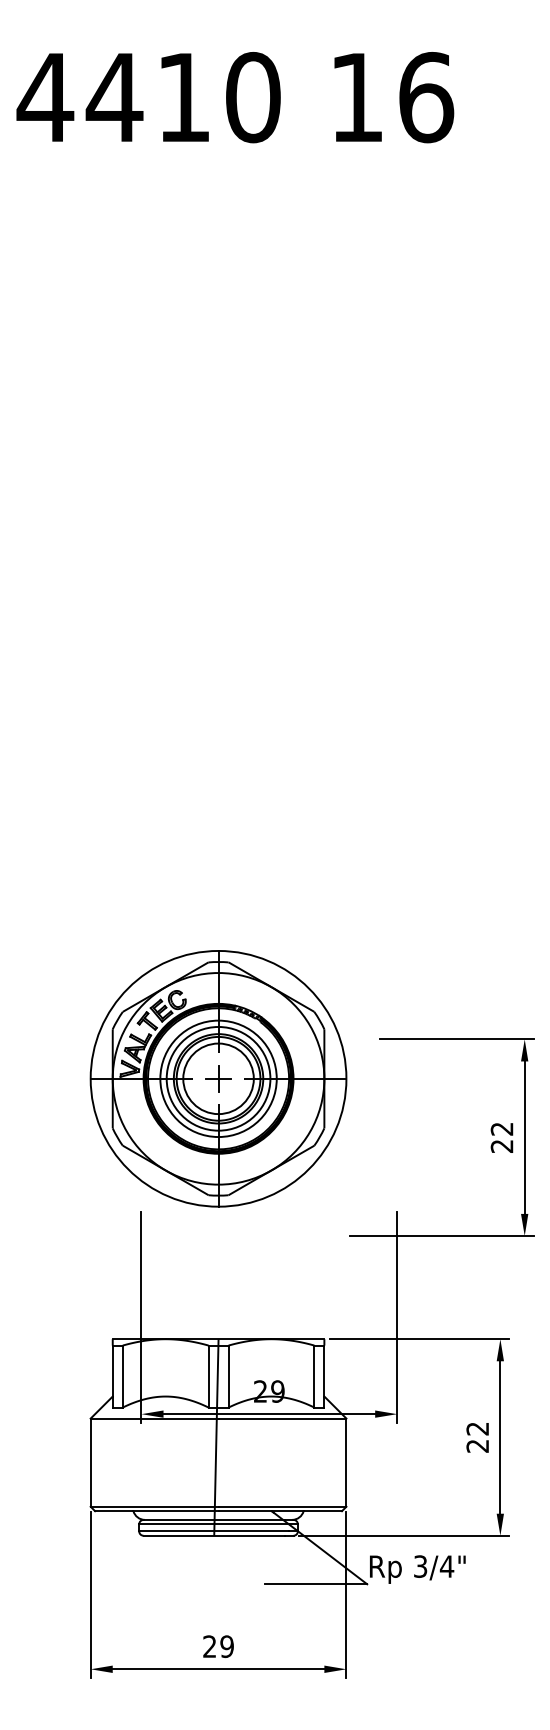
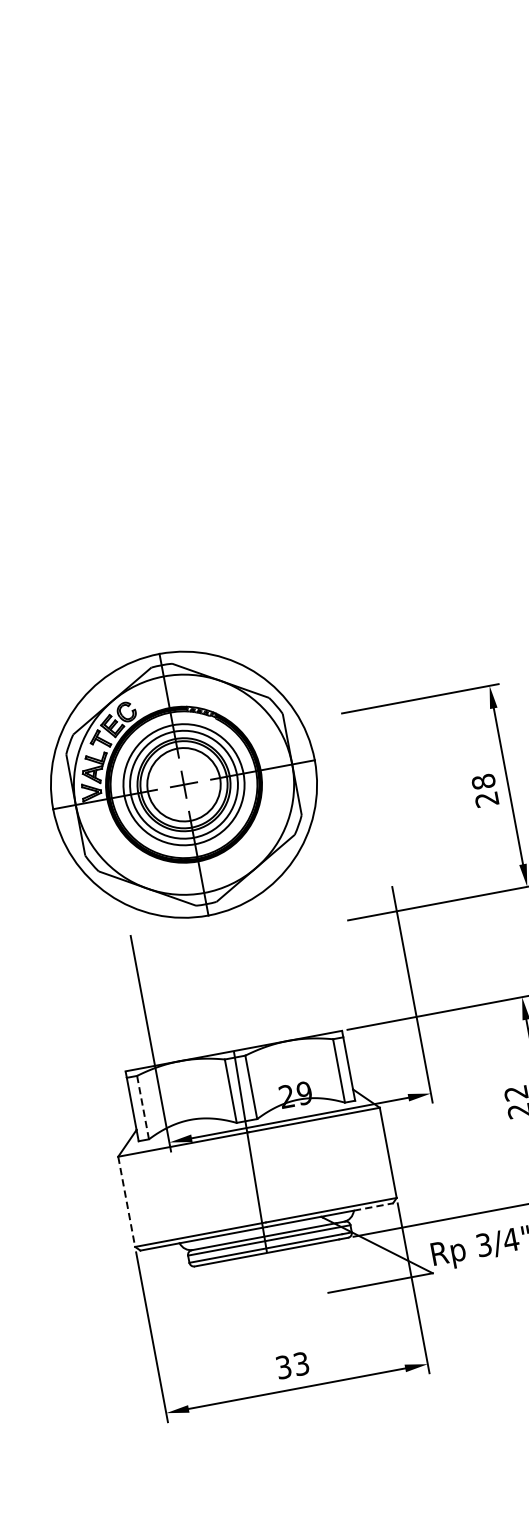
text: (501, 1128) -> (482, 781), 22 -> 28
line: (122, 1376) -> (142, 1107), solid -> dashed
line: (90, 1463) -> (126, 1202), solid -> dashed
line: (323, 1511) -> (374, 1207), solid -> dashed
text: (218, 1646) -> (292, 1365), 29 -> 33

